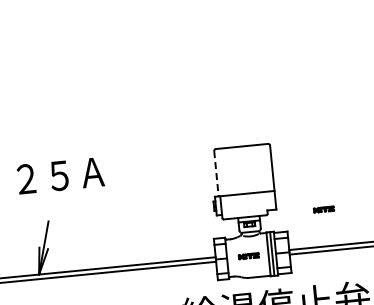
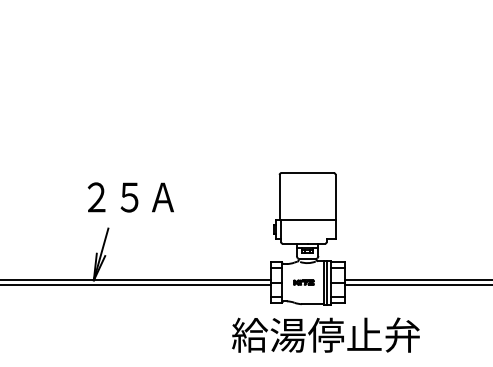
line: (216, 173) -> (279, 197), dashed -> solid
text: (60, 175) -> (130, 197), moved
part: (323, 209) -> (382, 243), removed

